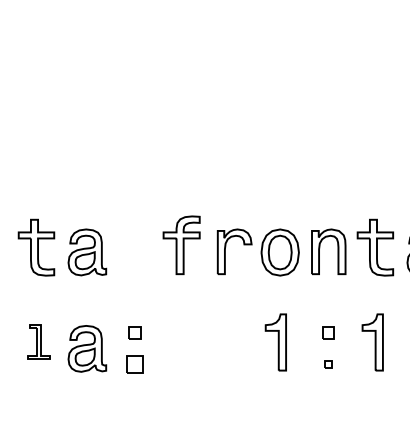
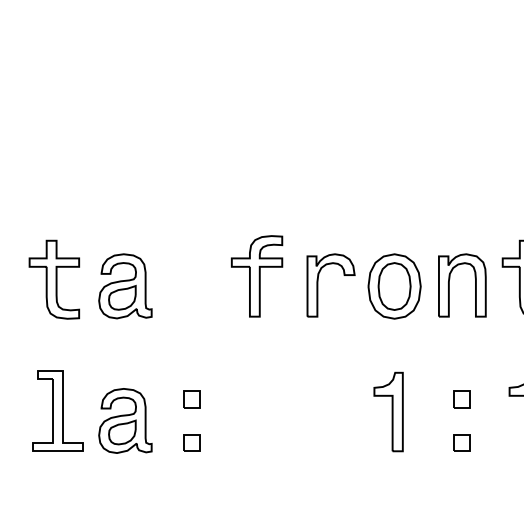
part: (38, 341) -> (57, 410), size x1.67
part: (134, 364) -> (191, 442), size x0.71
part: (328, 364) -> (462, 442), size x1.67

